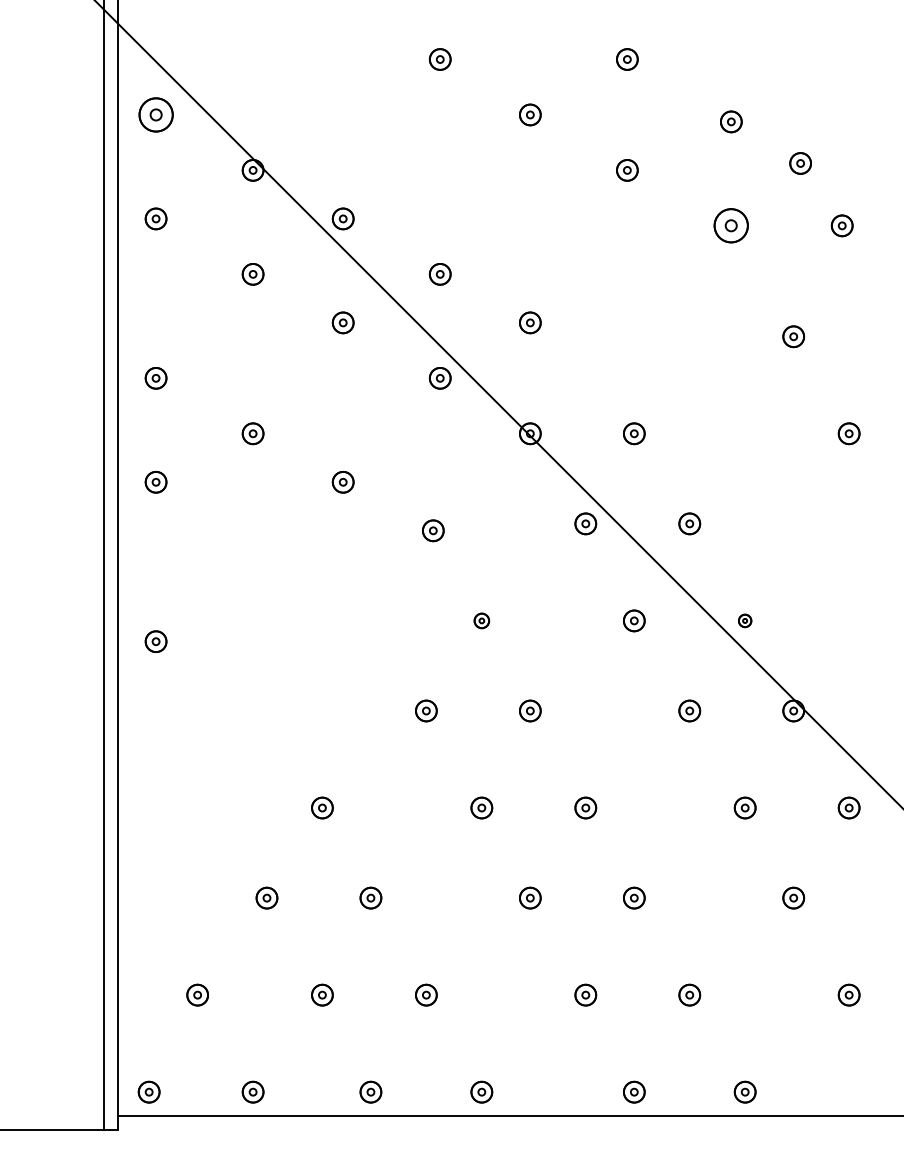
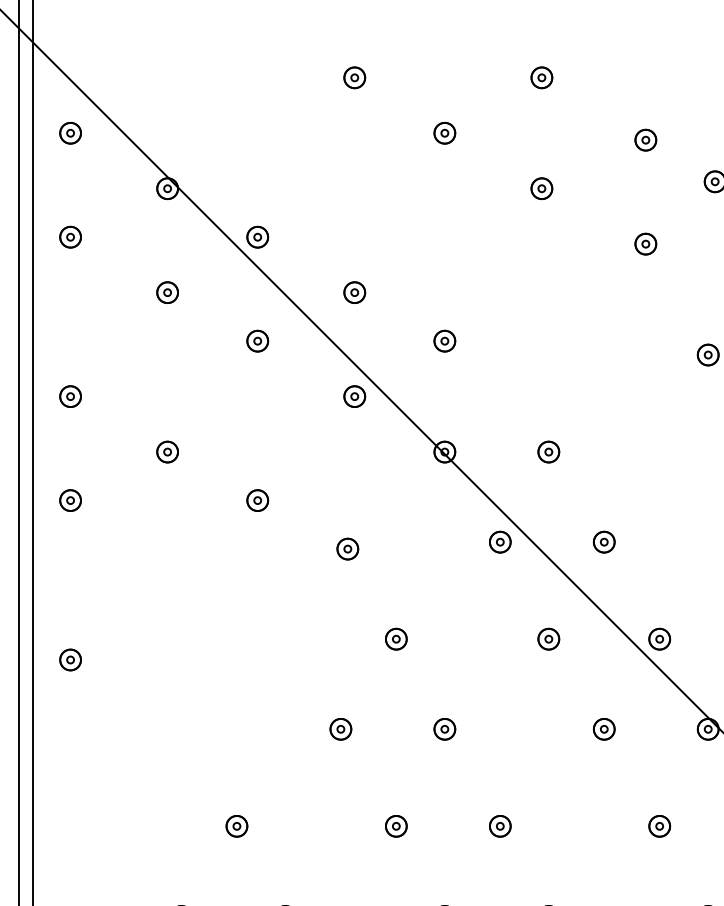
part: (155, 114) -> (70, 132), size x0.62
part: (731, 225) -> (646, 243), size x0.62
part: (481, 620) -> (396, 638), size x1.43
part: (744, 620) -> (659, 638), size x1.67

